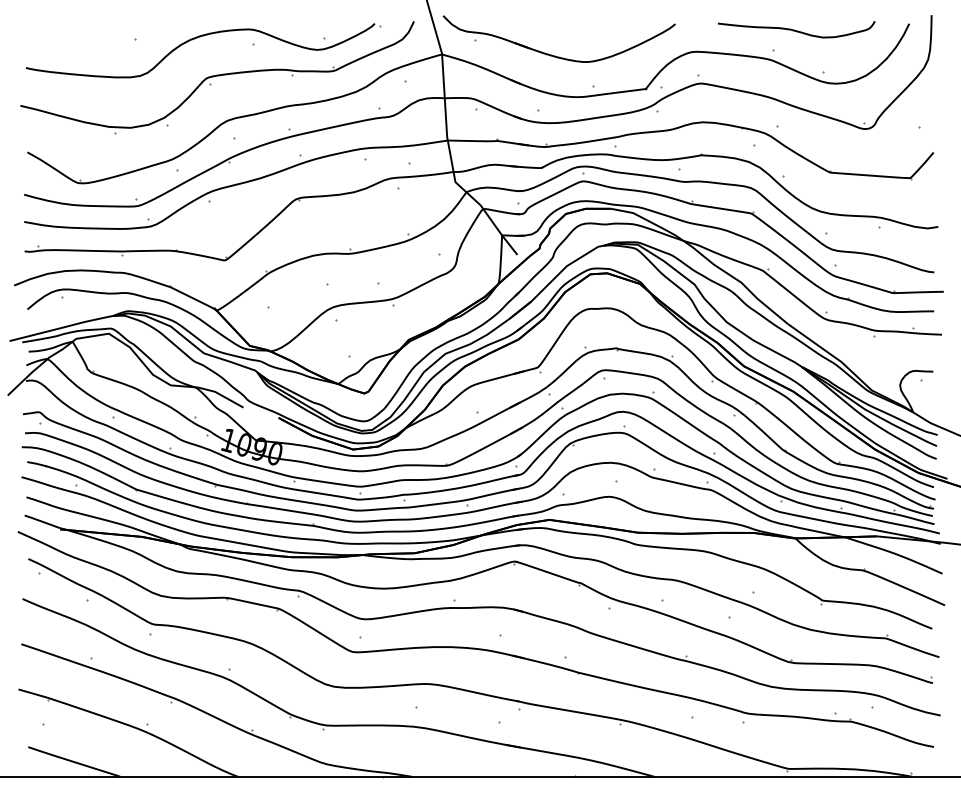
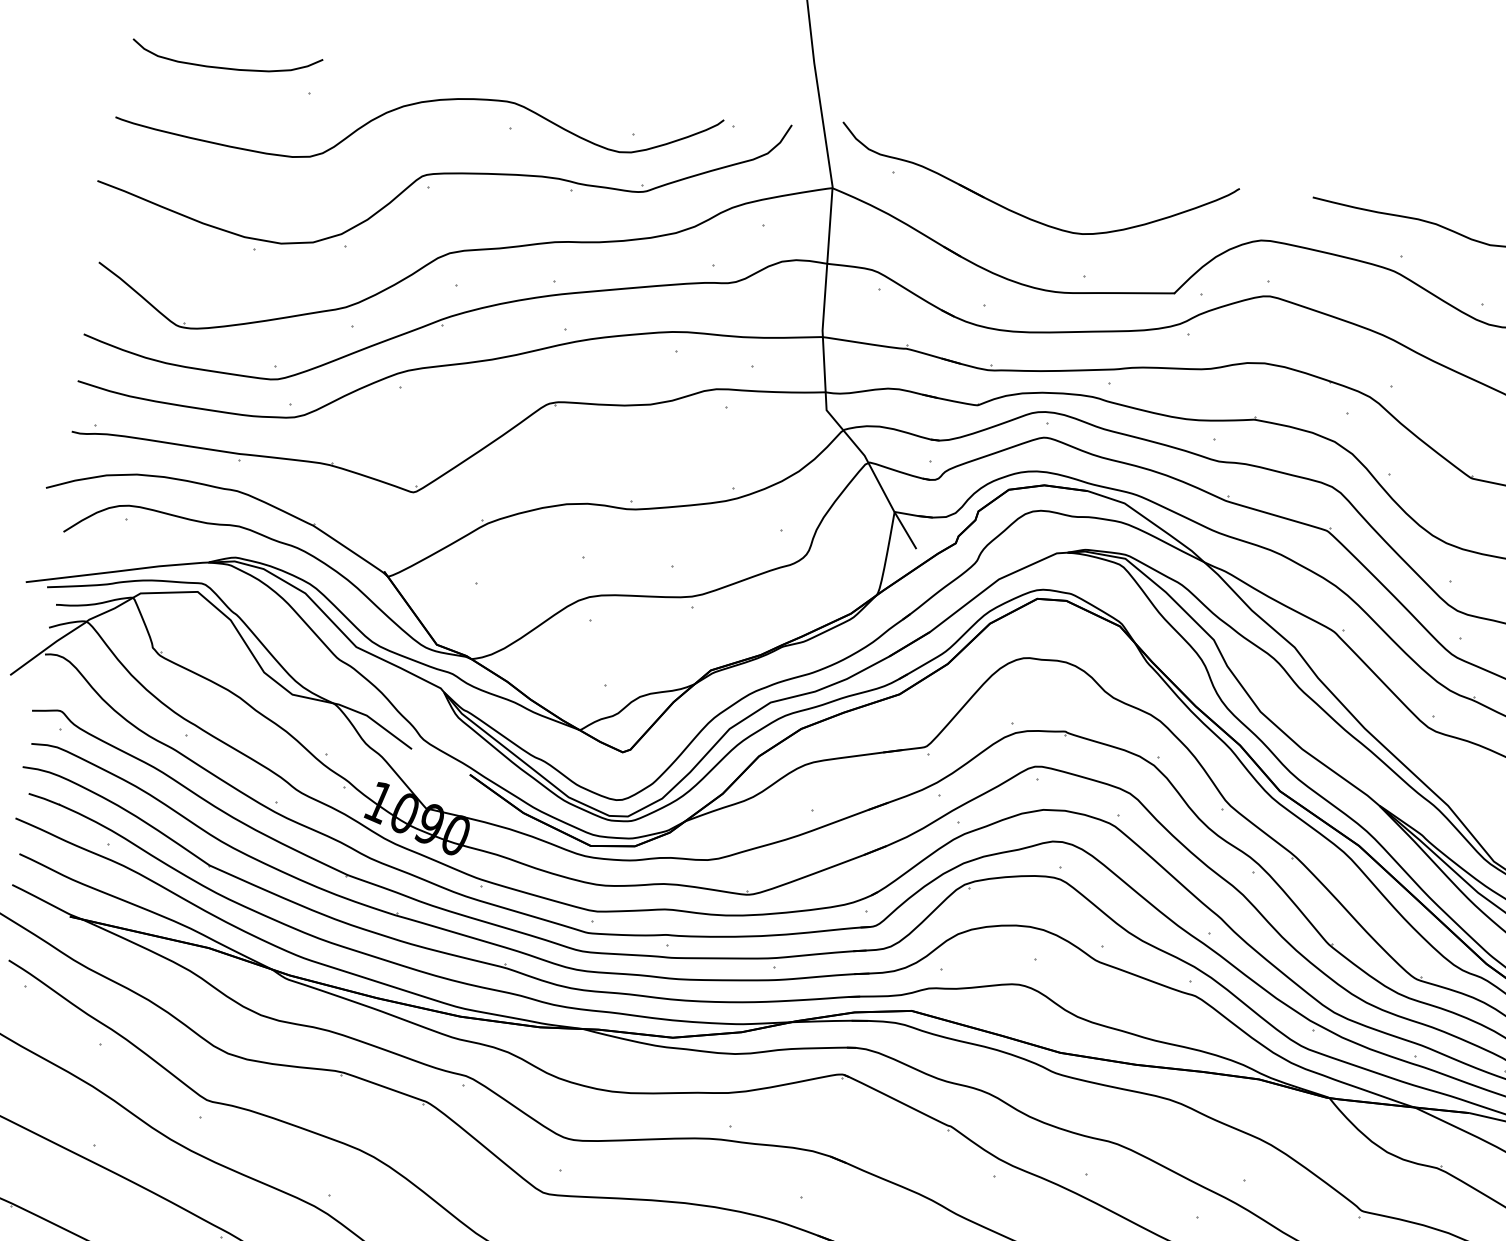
curve: (85, 30) -> (226, 66), added

